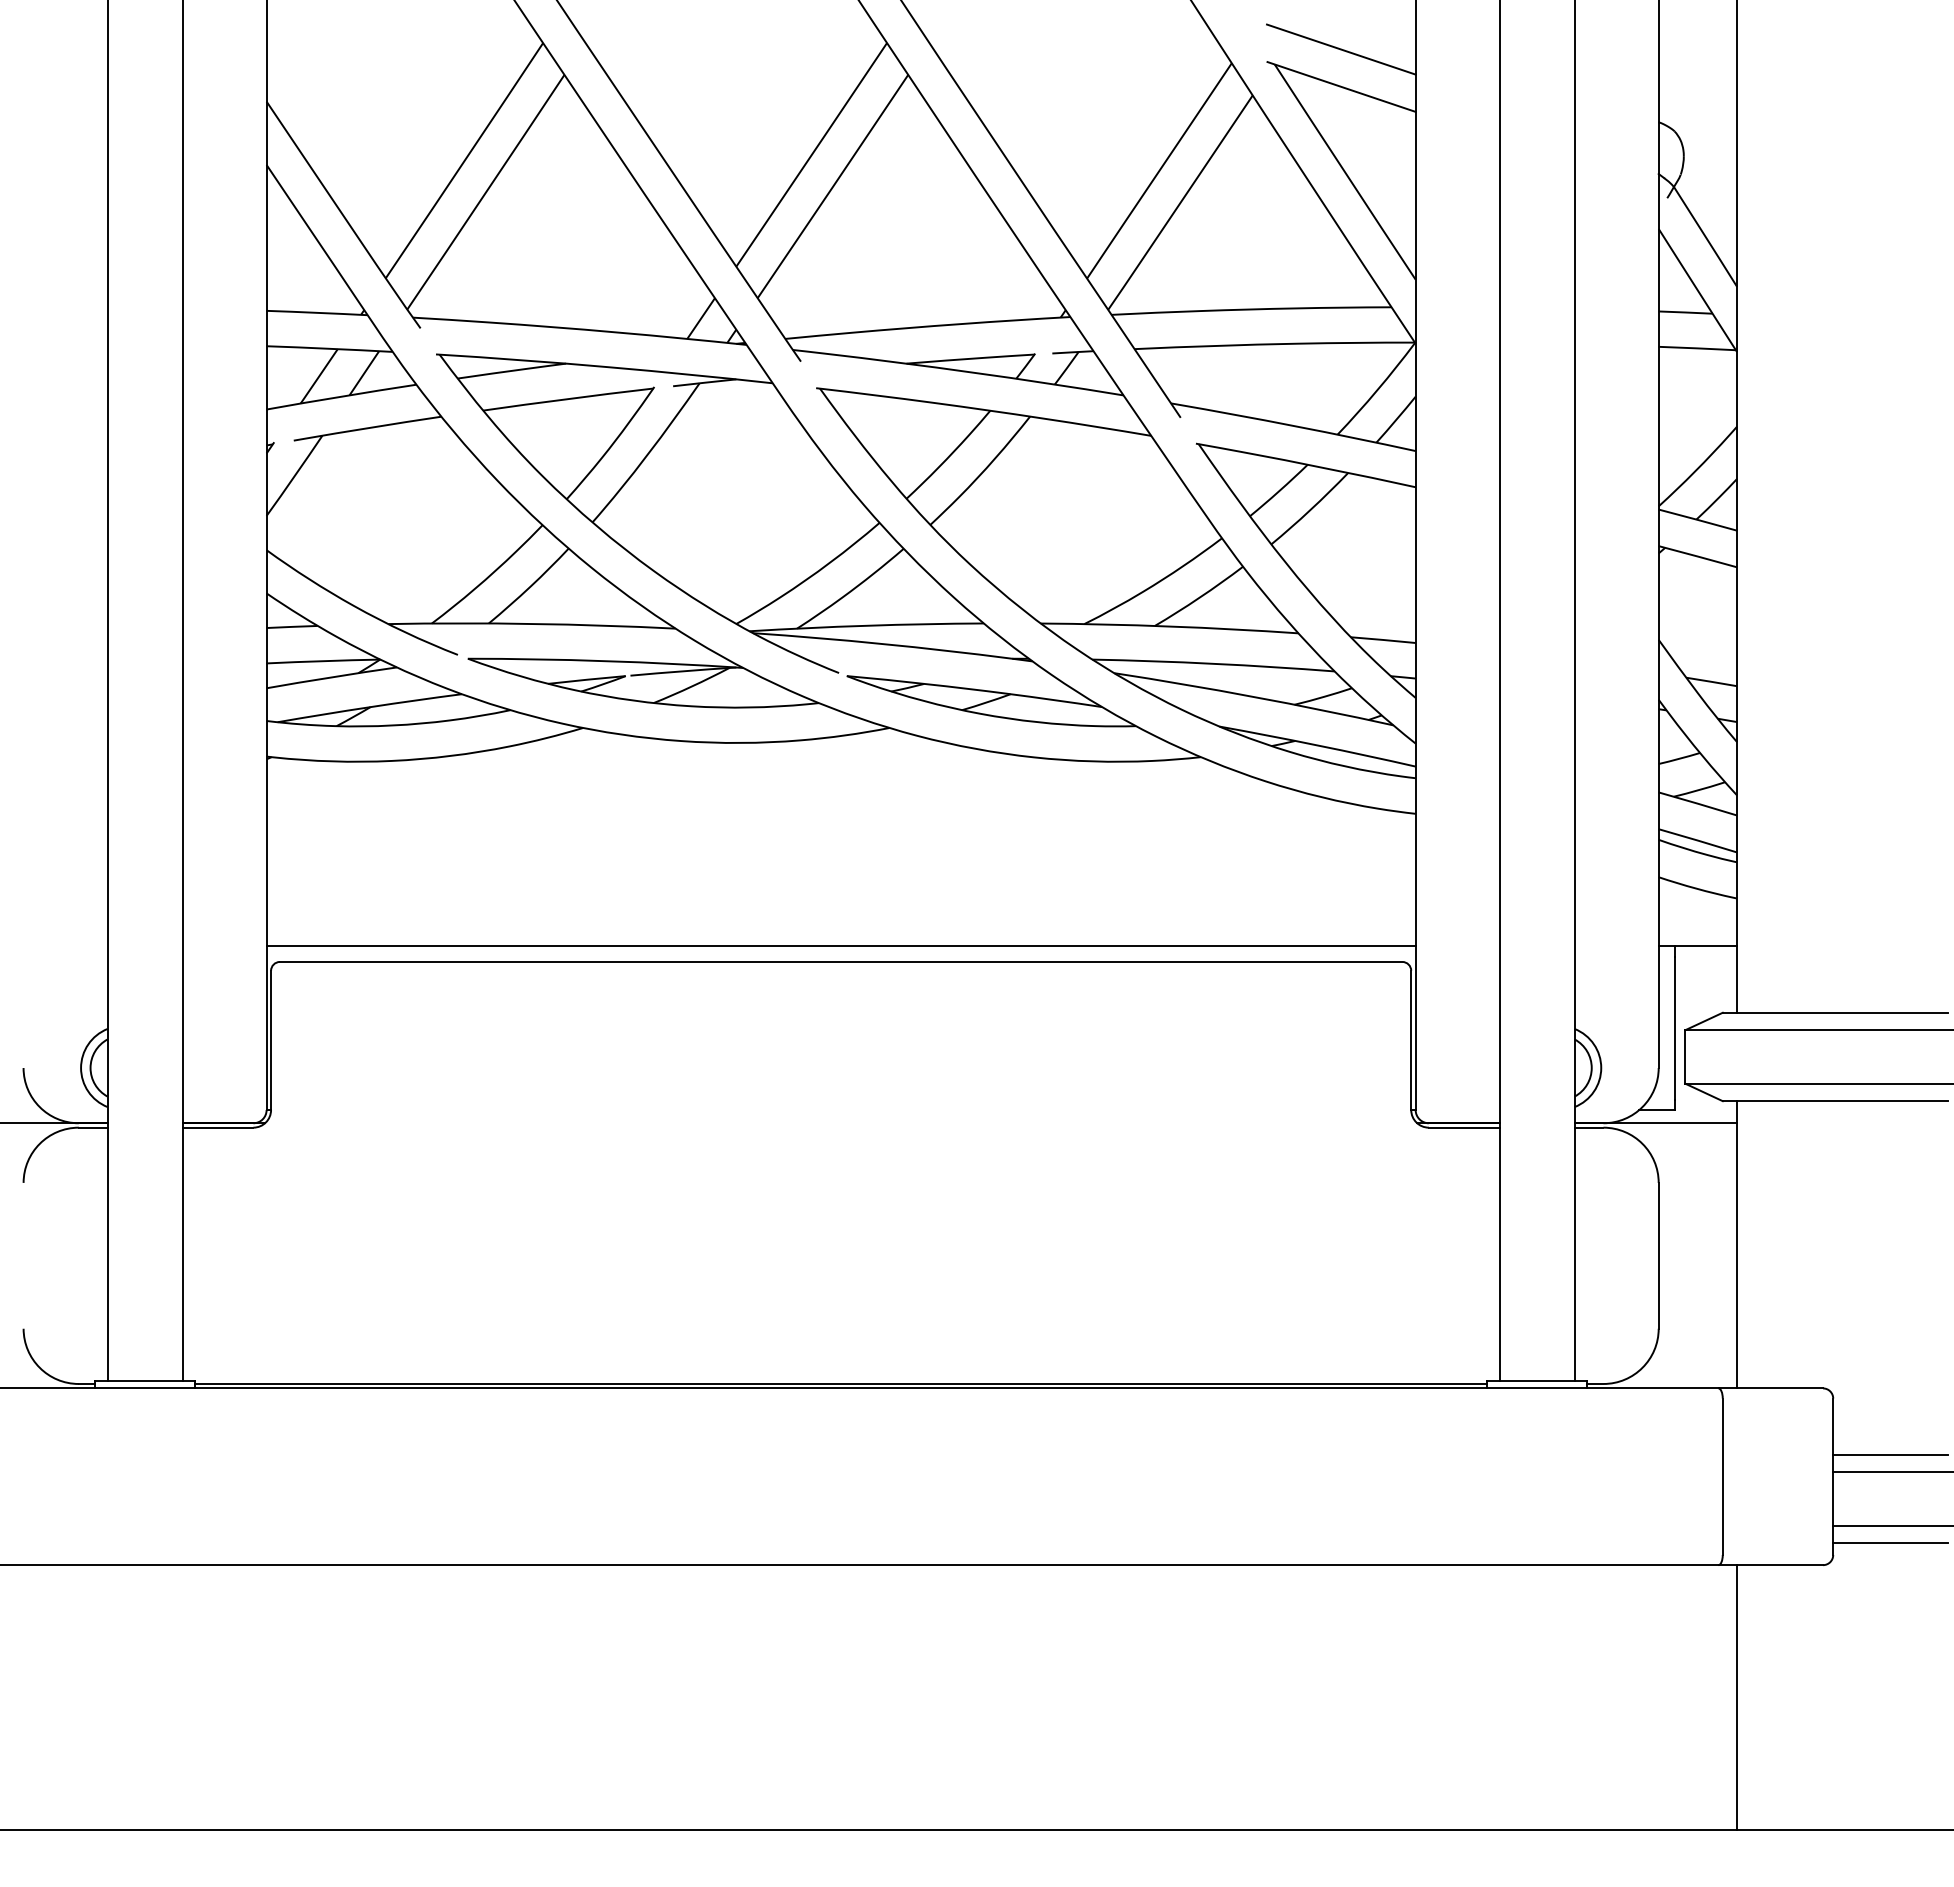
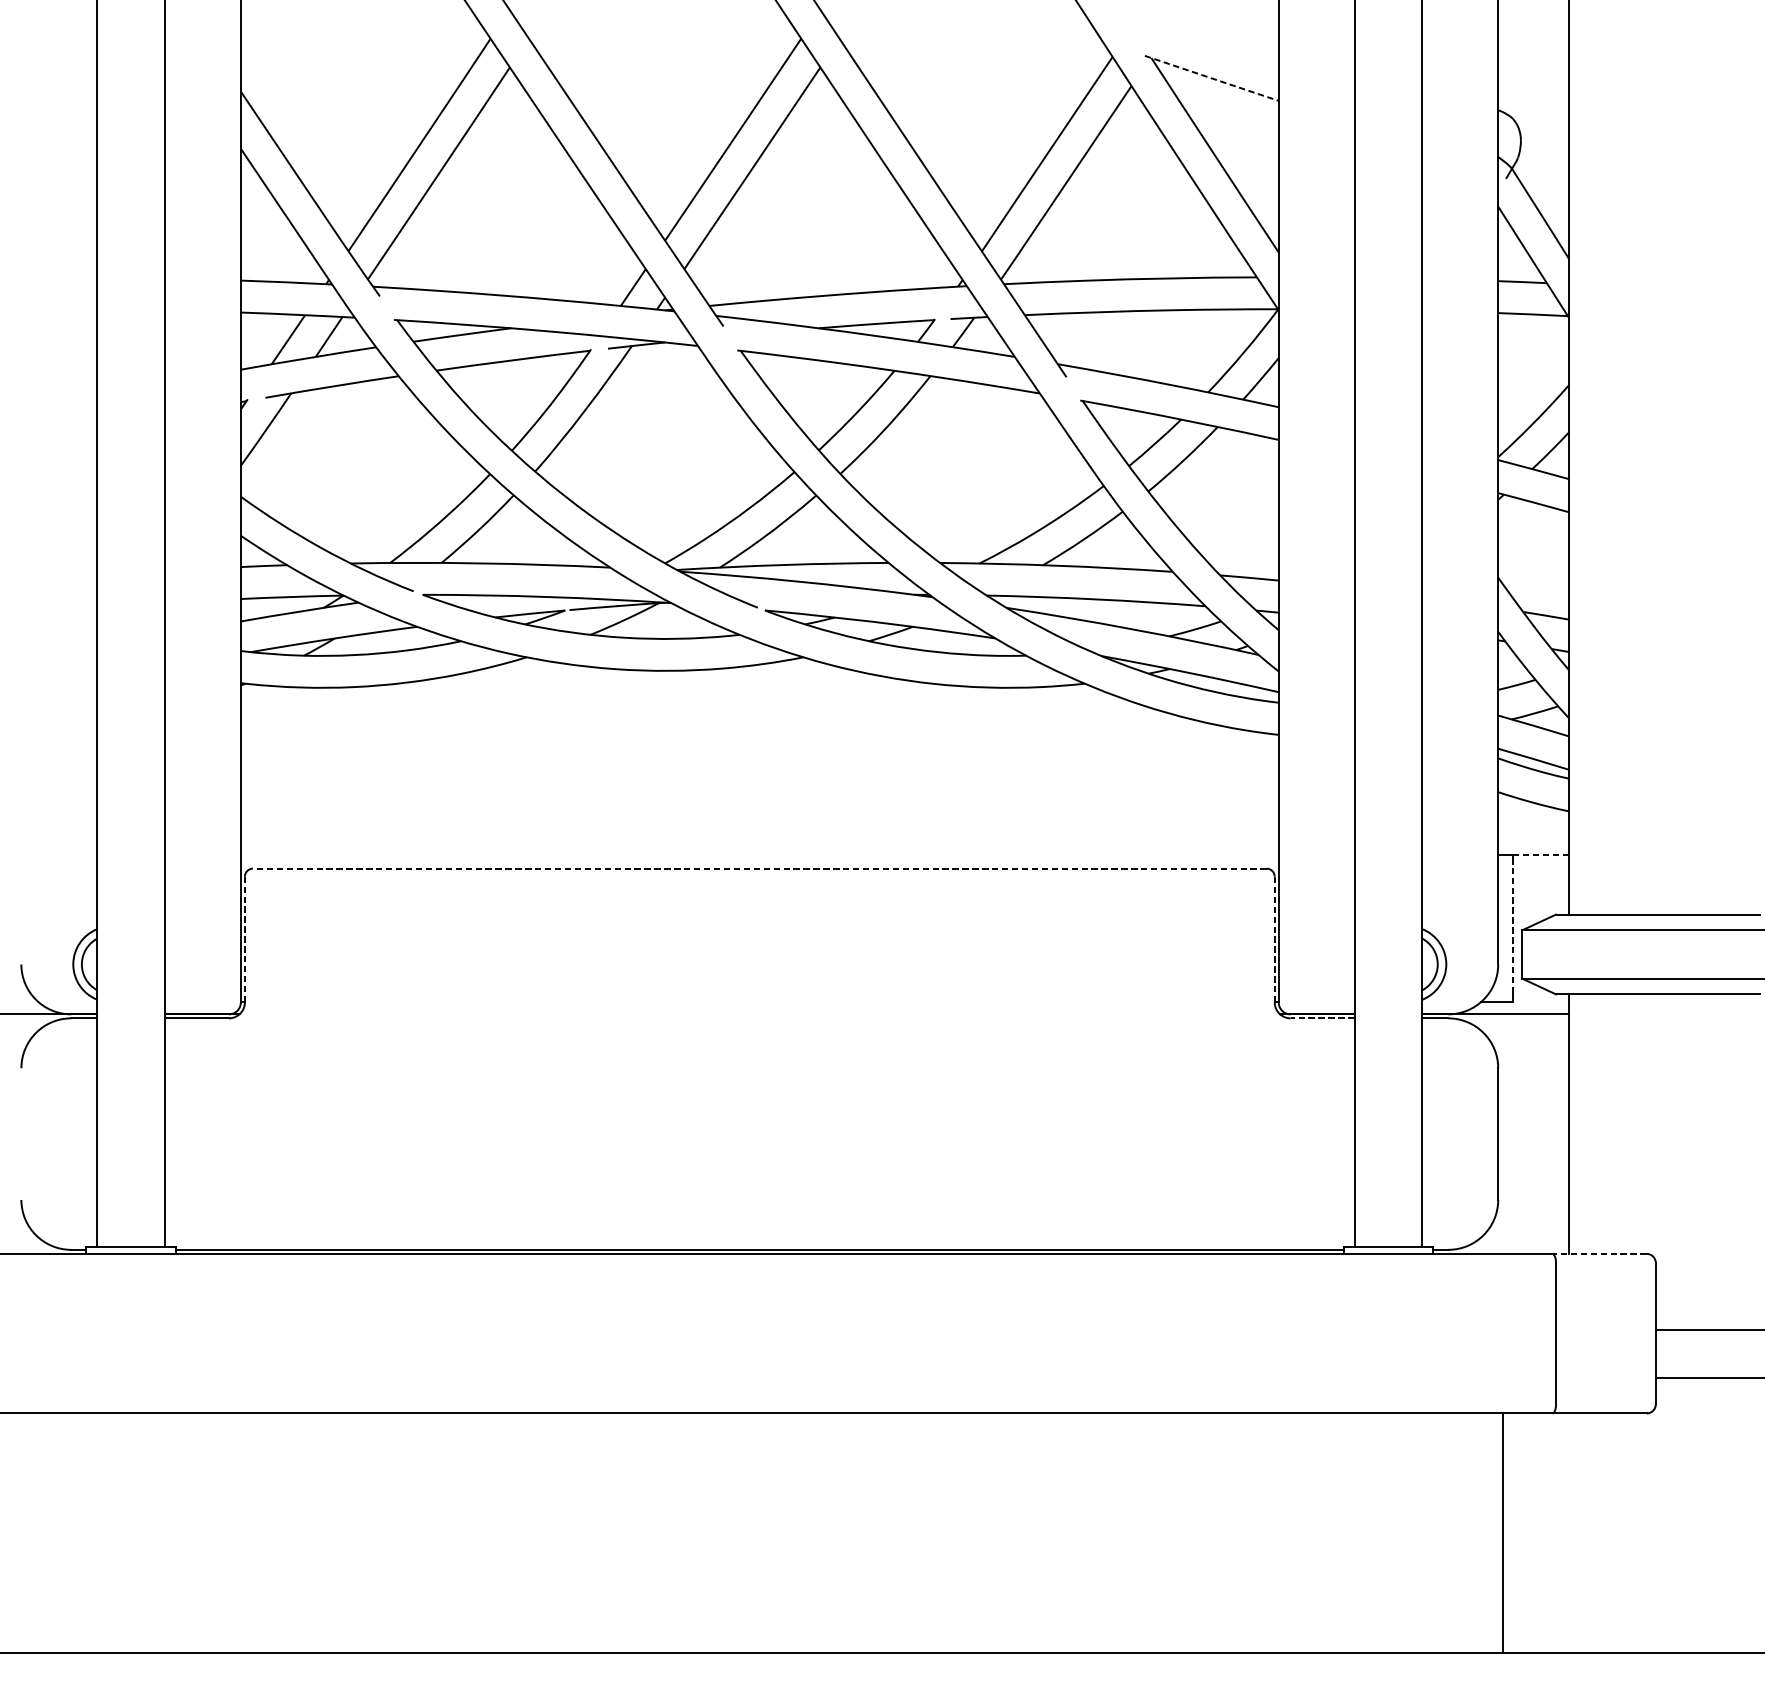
line: (1340, 49) -> (1210, 44), removed
line: (1342, 87) -> (1212, 78), solid -> dashed
line: (840, 946) -> (759, 854), removed
line: (1706, 946) -> (1541, 854), solid -> dashed
line: (840, 961) -> (759, 868), solid -> dashed
line: (1675, 1028) -> (1513, 928), solid -> dashed
line: (271, 1040) -> (245, 939), solid -> dashed
line: (1411, 1040) -> (1274, 939), solid -> dashed
line: (1463, 1127) -> (1321, 1018), solid -> dashed
line: (1770, 1388) -> (1599, 1253), solid -> dashed
line: (1890, 1454) -> (1707, 1313), removed
line: (1890, 1543) -> (1707, 1393), removed
line: (1737, 1697) -> (1503, 1533), moved

